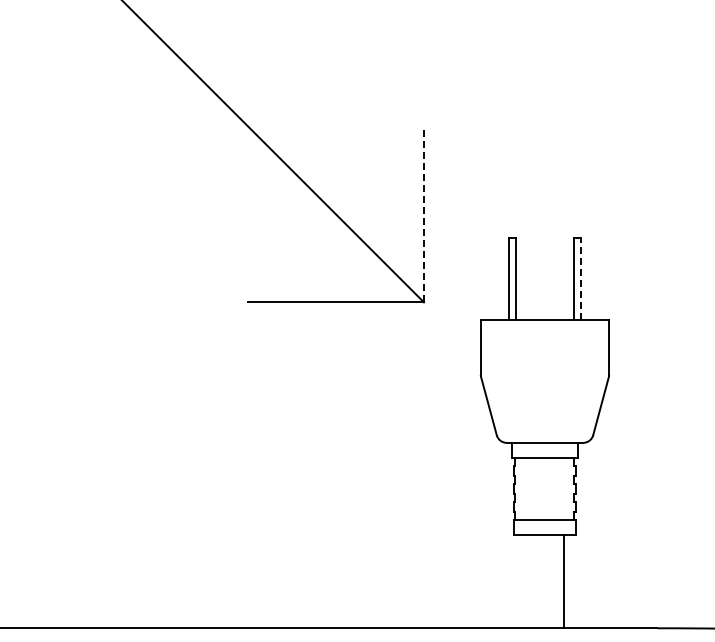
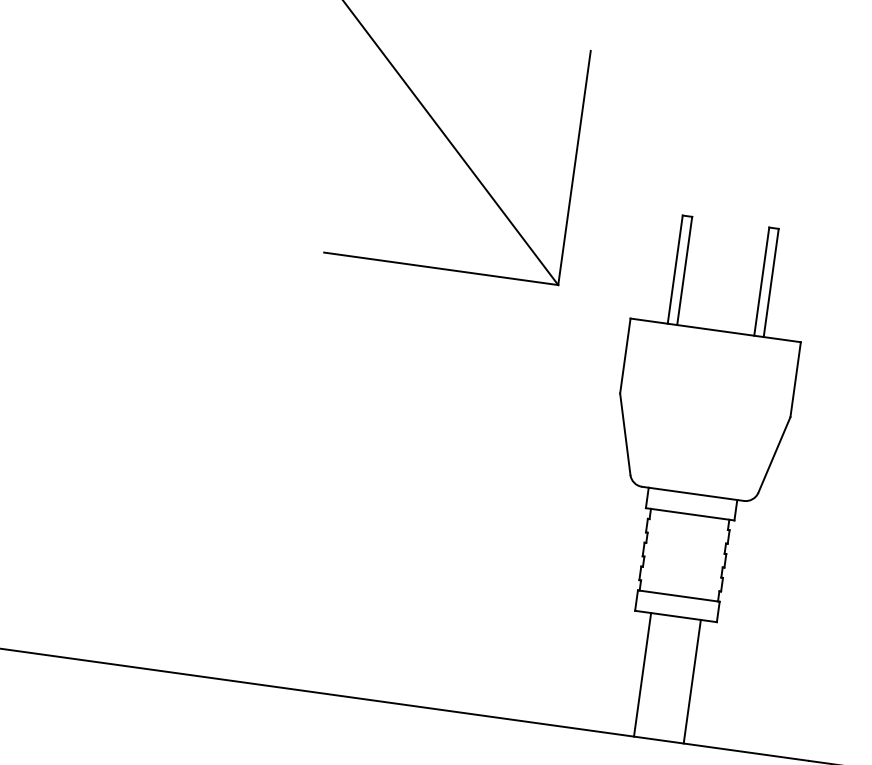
line: (423, 213) -> (573, 166), dashed -> solid
line: (581, 278) -> (771, 282), dashed -> solid
line: (526, 581) -> (642, 674), added

